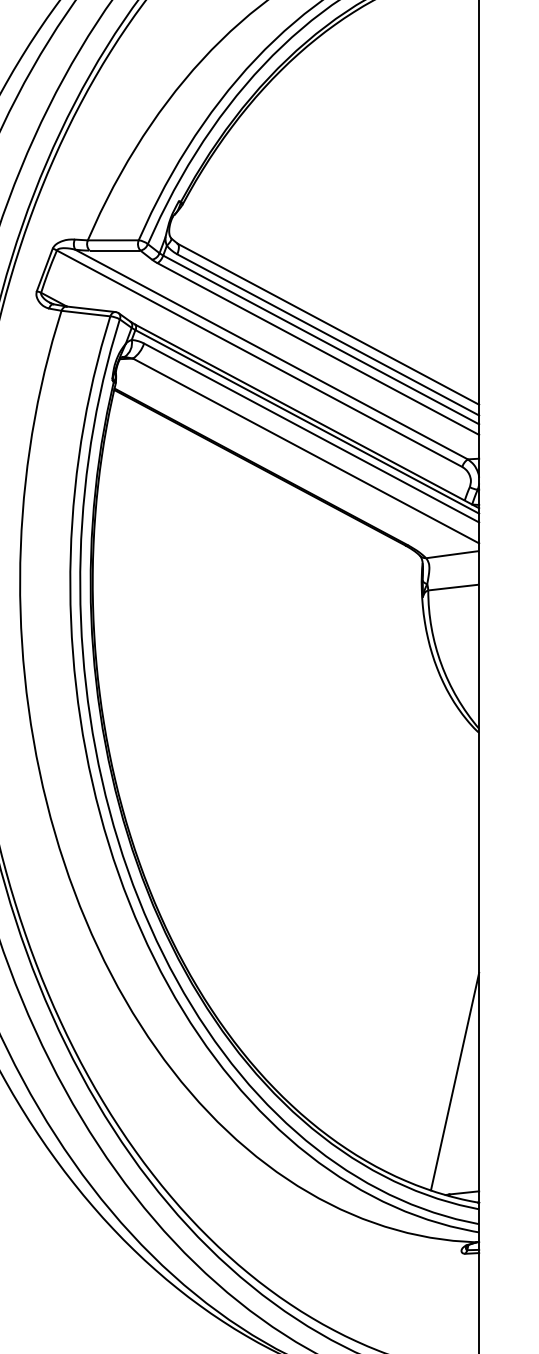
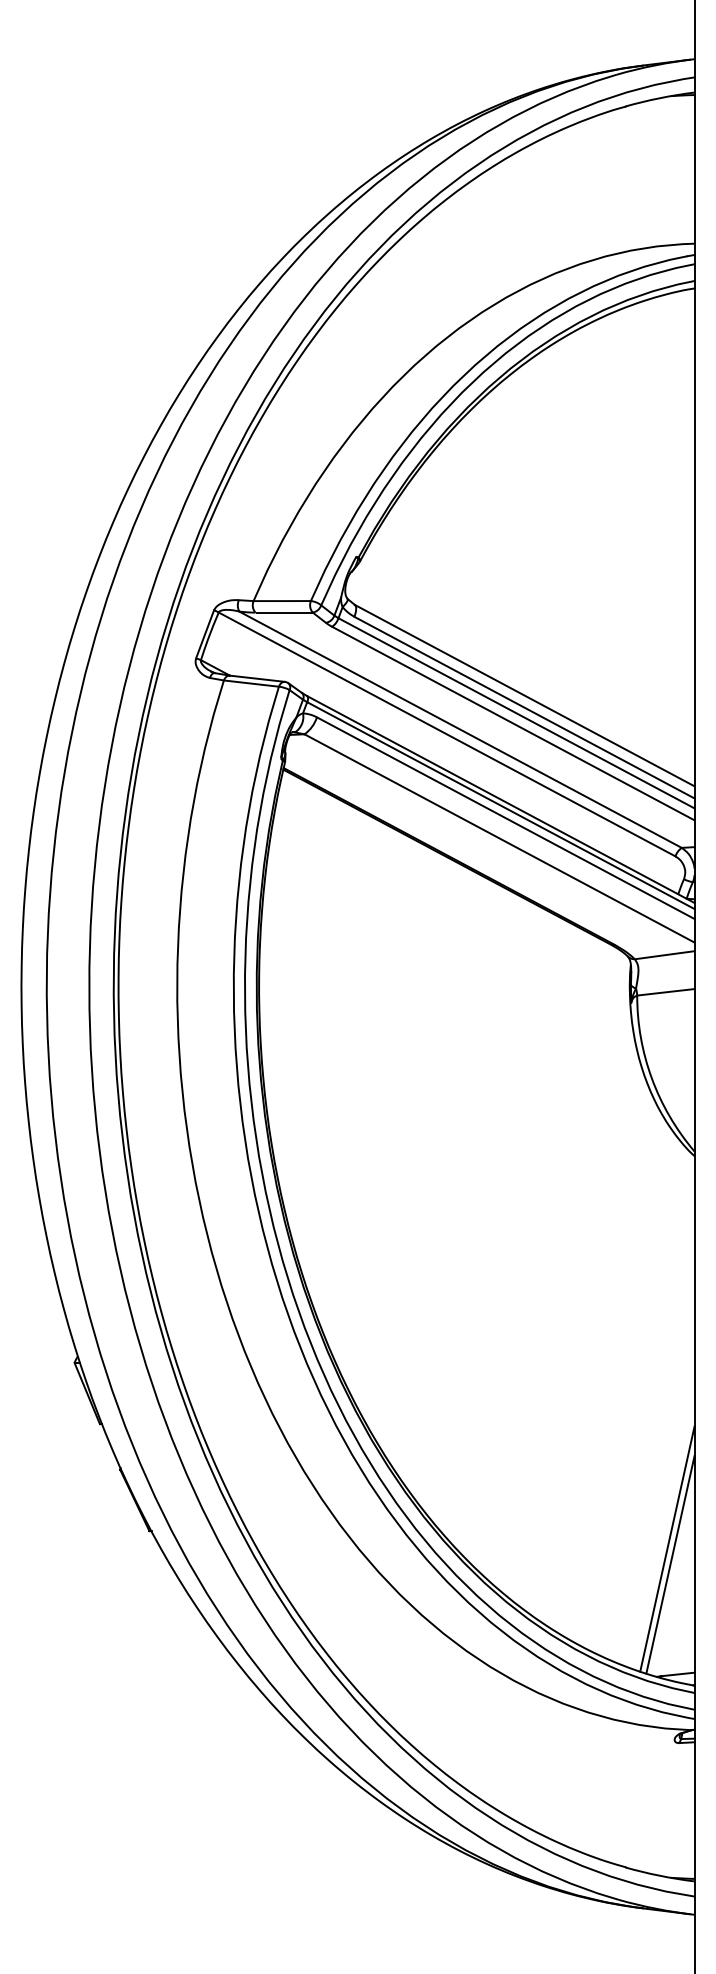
line: (457, 1095) -> (670, 1564), added

